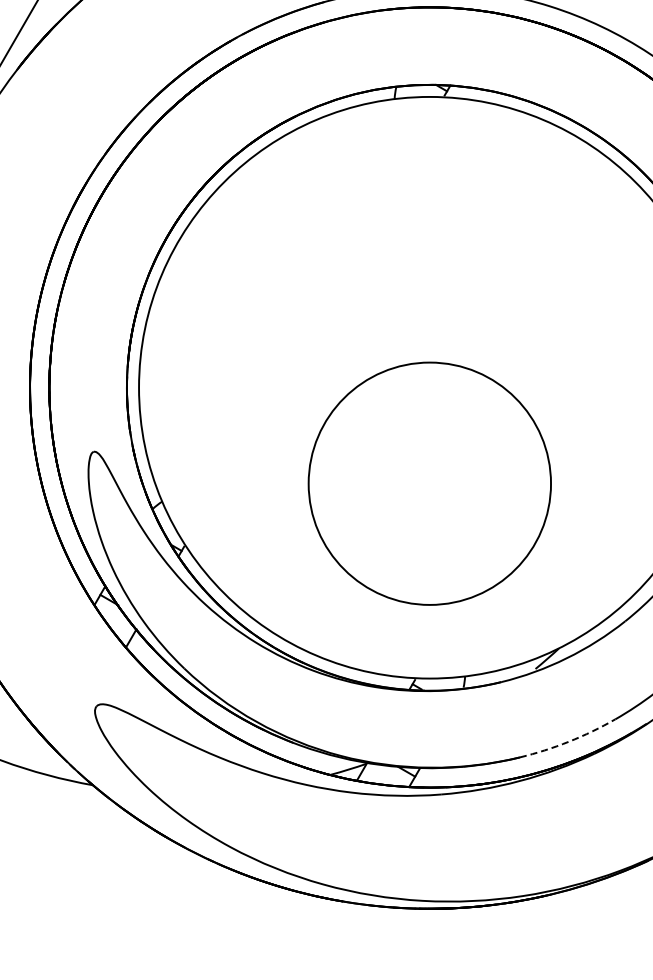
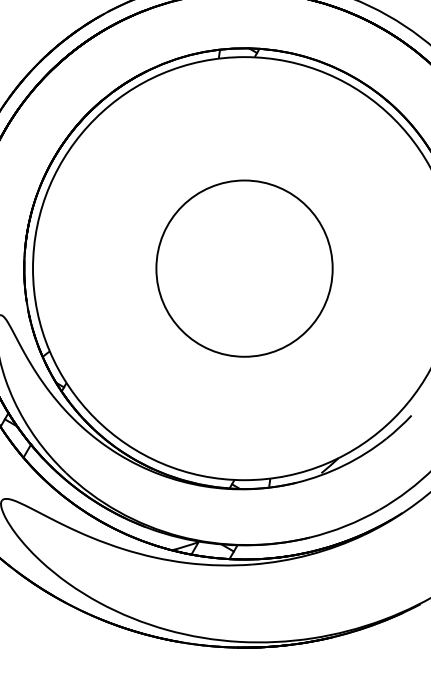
circle: (429, 483) -> (244, 268), moved
arc: (568, 741) -> (345, 525), dashed -> solid

